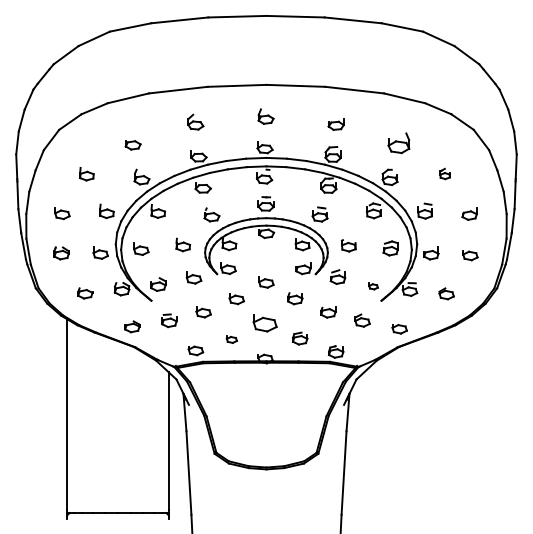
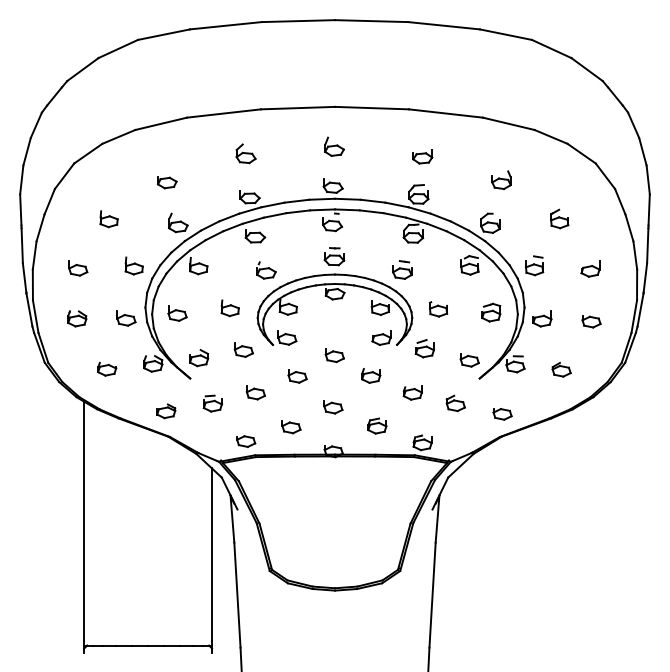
part: (398, 142) -> (501, 179), size x0.71
part: (444, 173) -> (559, 218), size x1.43
part: (373, 286) -> (469, 360), size x1.67
part: (265, 323) -> (333, 407), size x0.62
part: (231, 339) -> (291, 427), size x1.43

